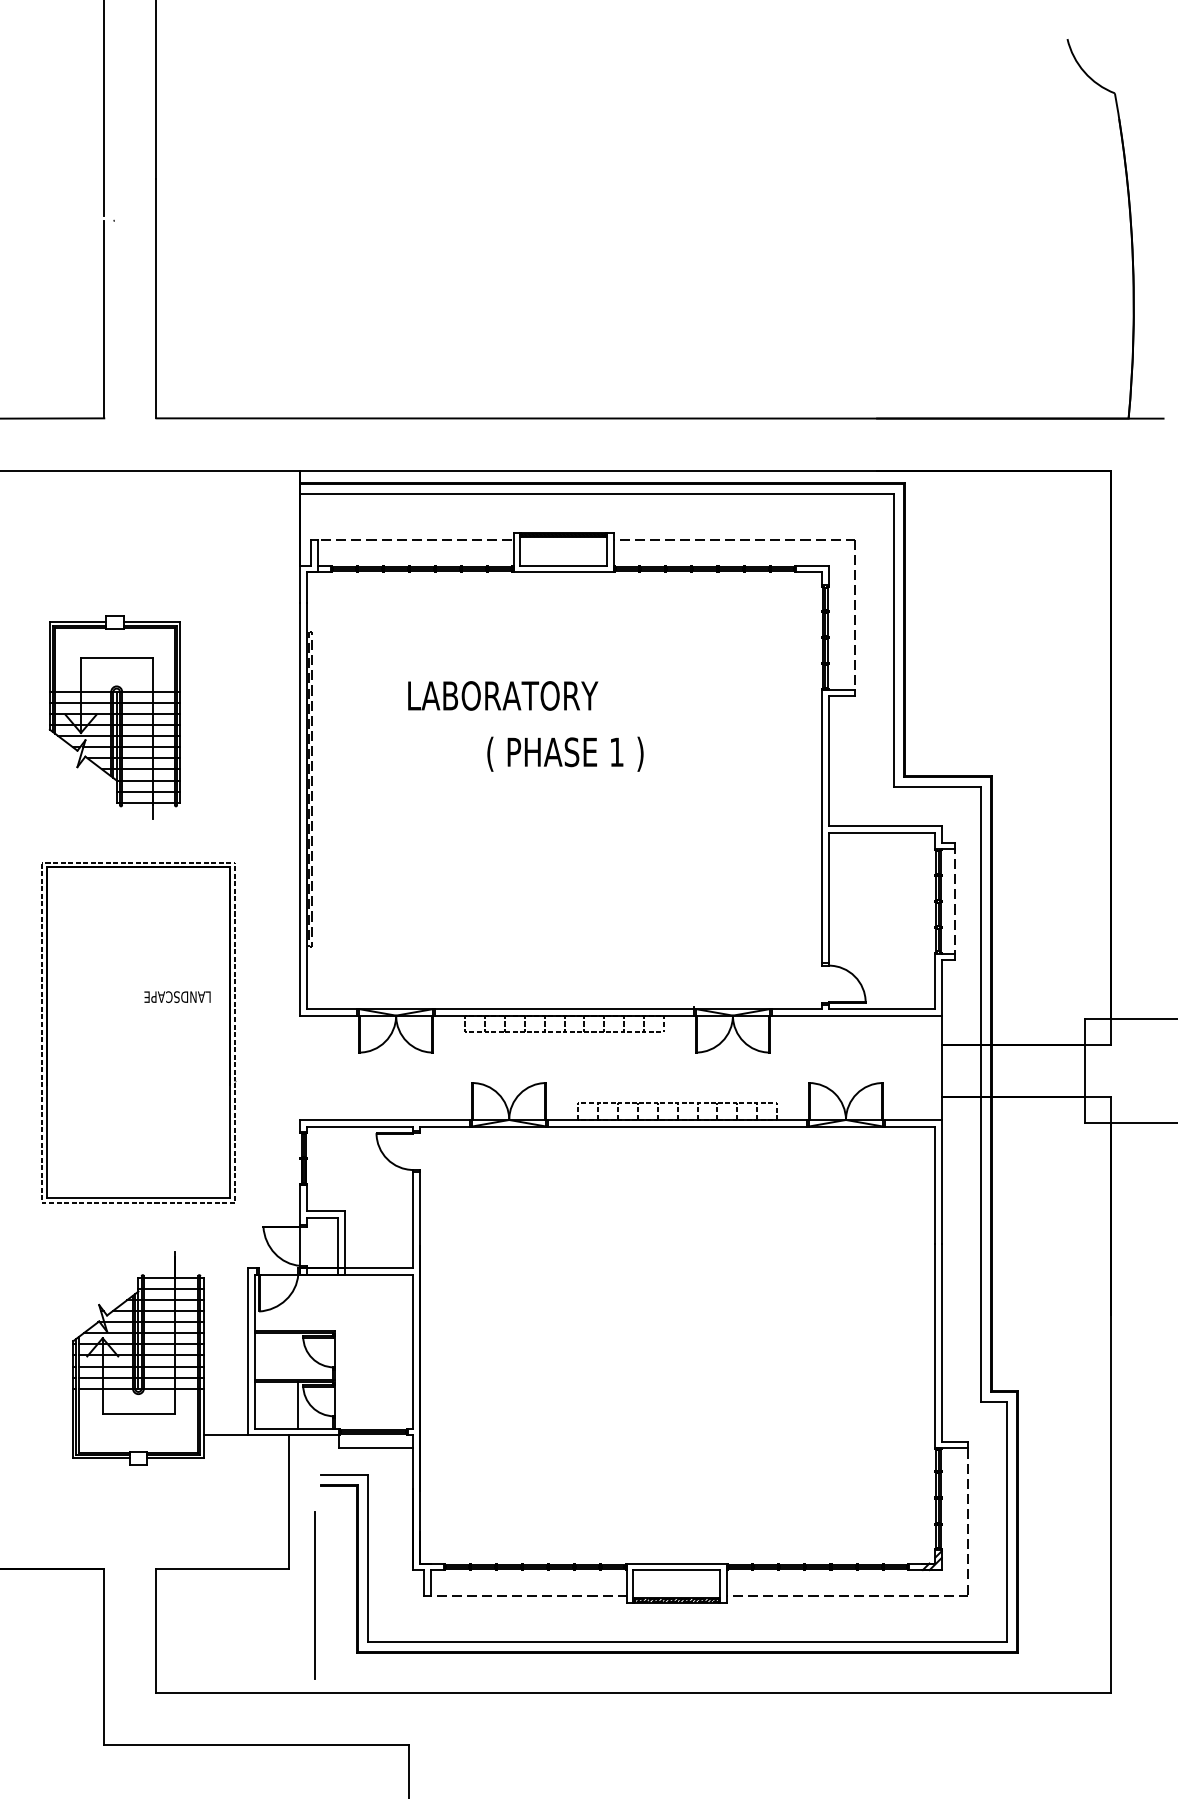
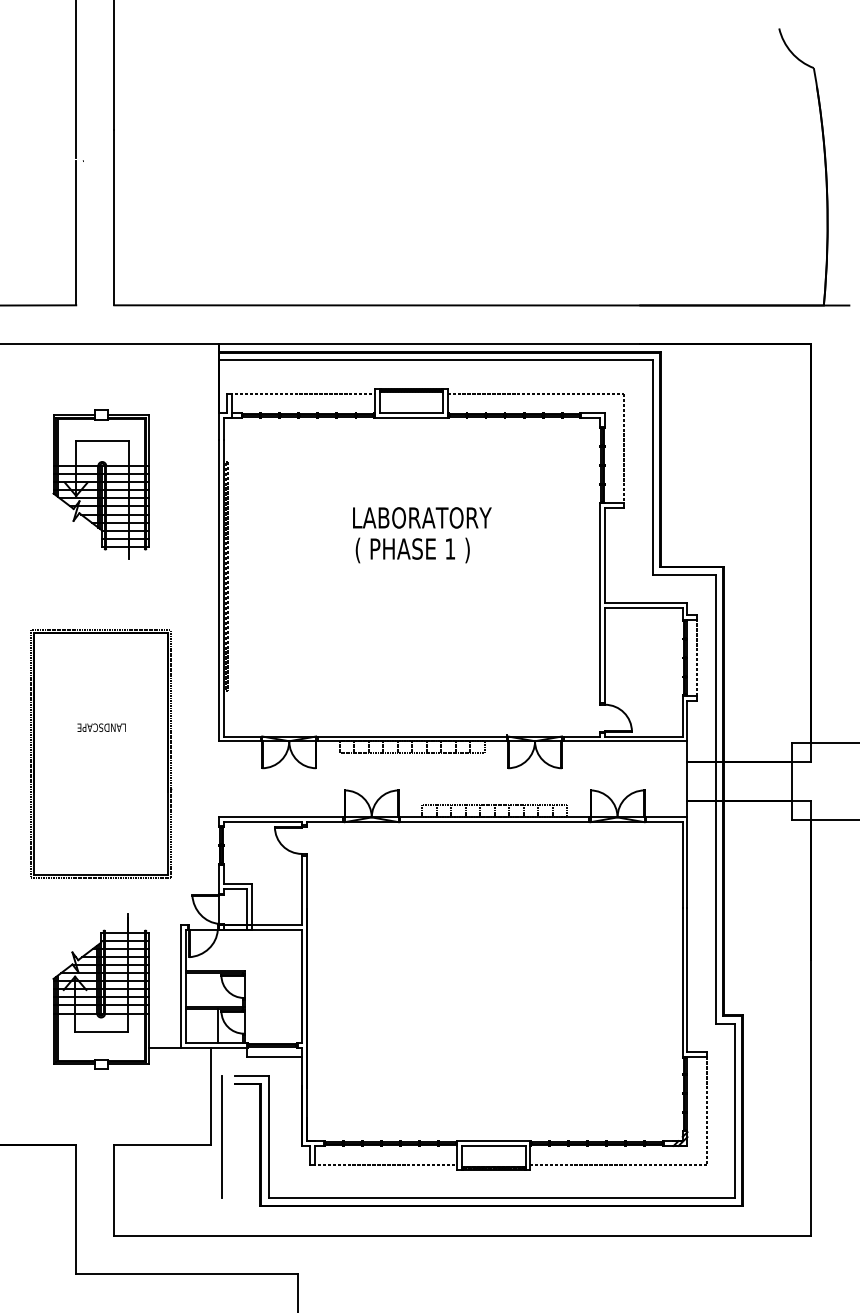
text: (503, 695) -> (422, 517), moved
part: (114, 717) -> (100, 484), moved
text: (177, 996) -> (101, 727), moved
line: (314, 1594) -> (221, 1136), moved

